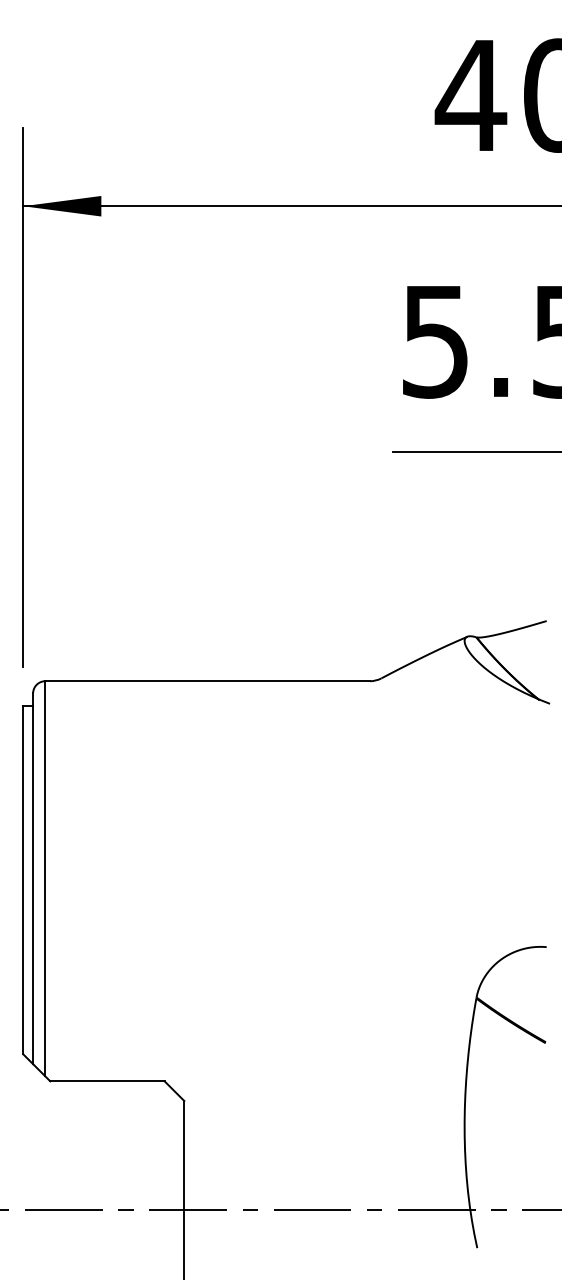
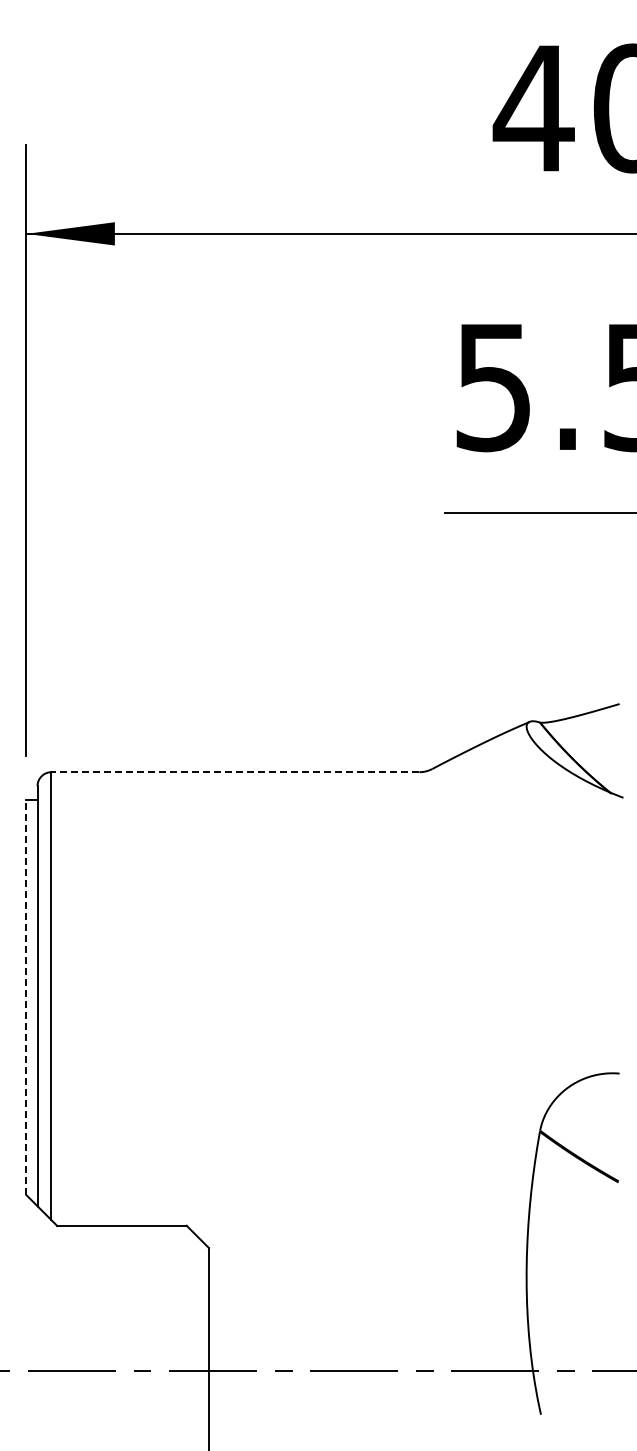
line: (207, 681) -> (235, 772), solid -> dashed
line: (23, 879) -> (26, 997), solid -> dashed

